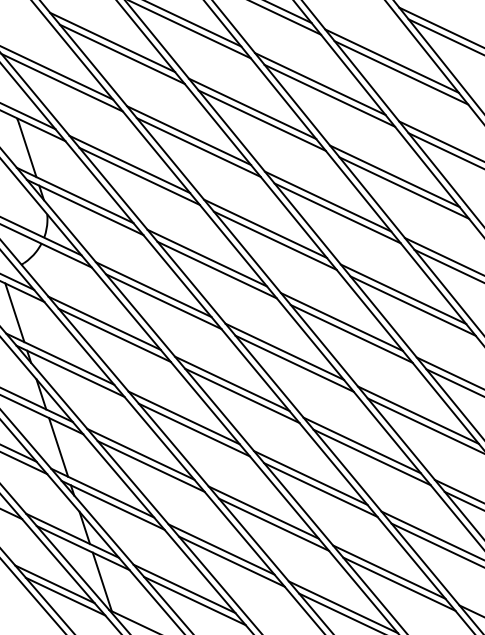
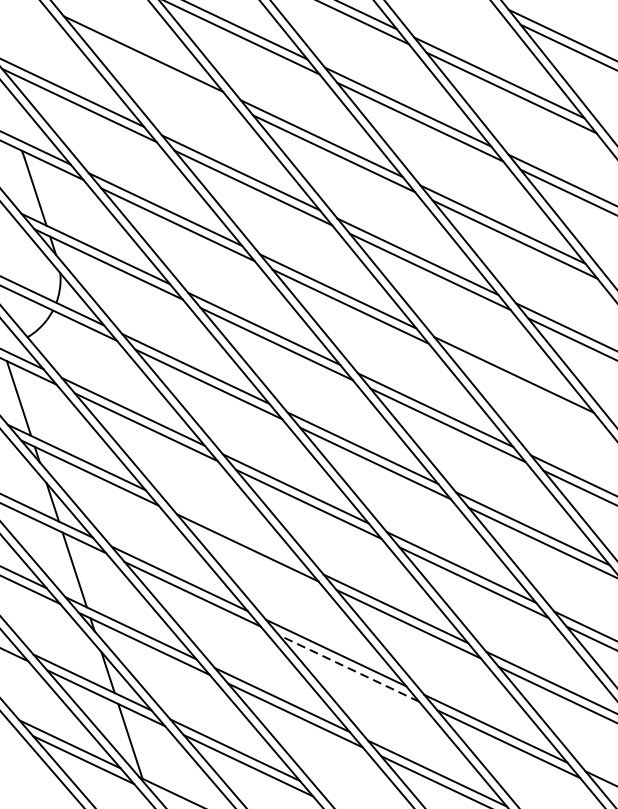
line: (121, 53) -> (154, 68), removed
line: (412, 305) -> (525, 389), removed
line: (183, 417) -> (233, 531), removed
line: (273, 524) -> (348, 668), solid -> dashed

